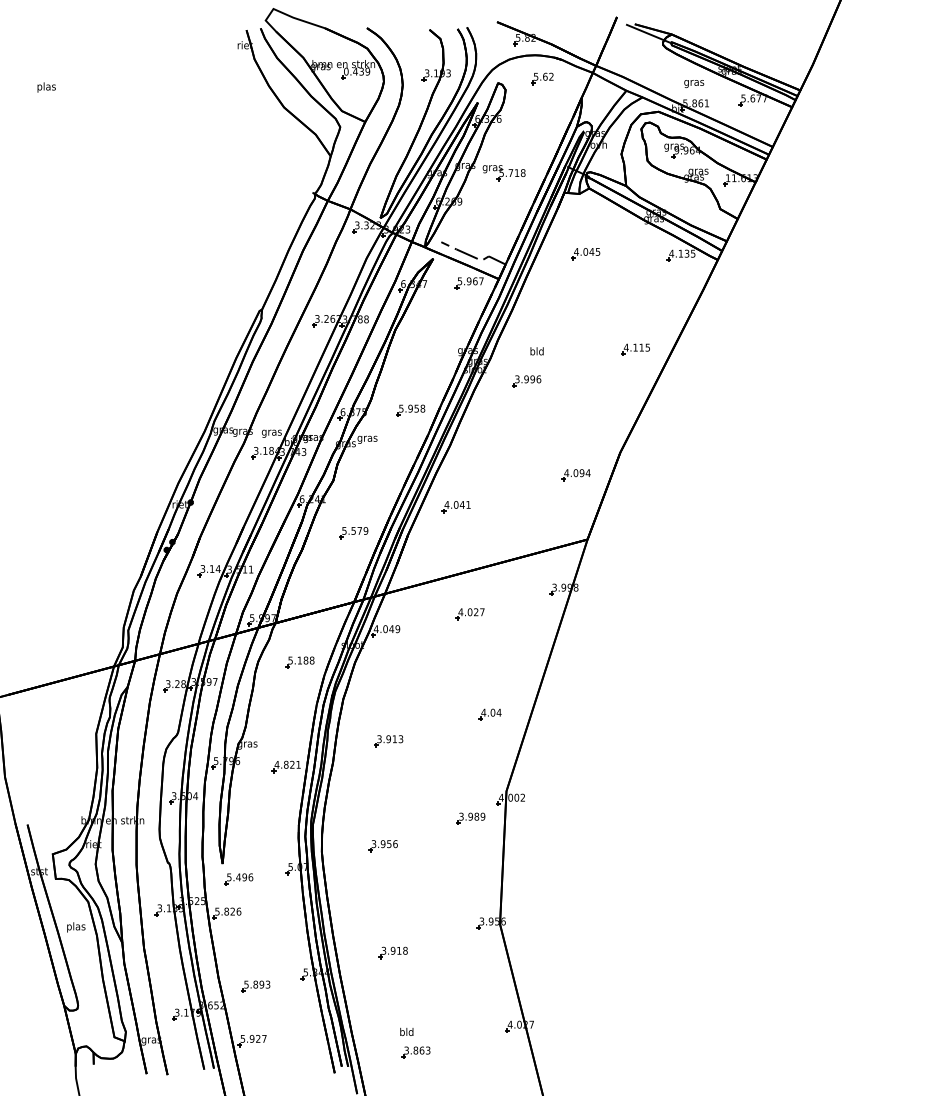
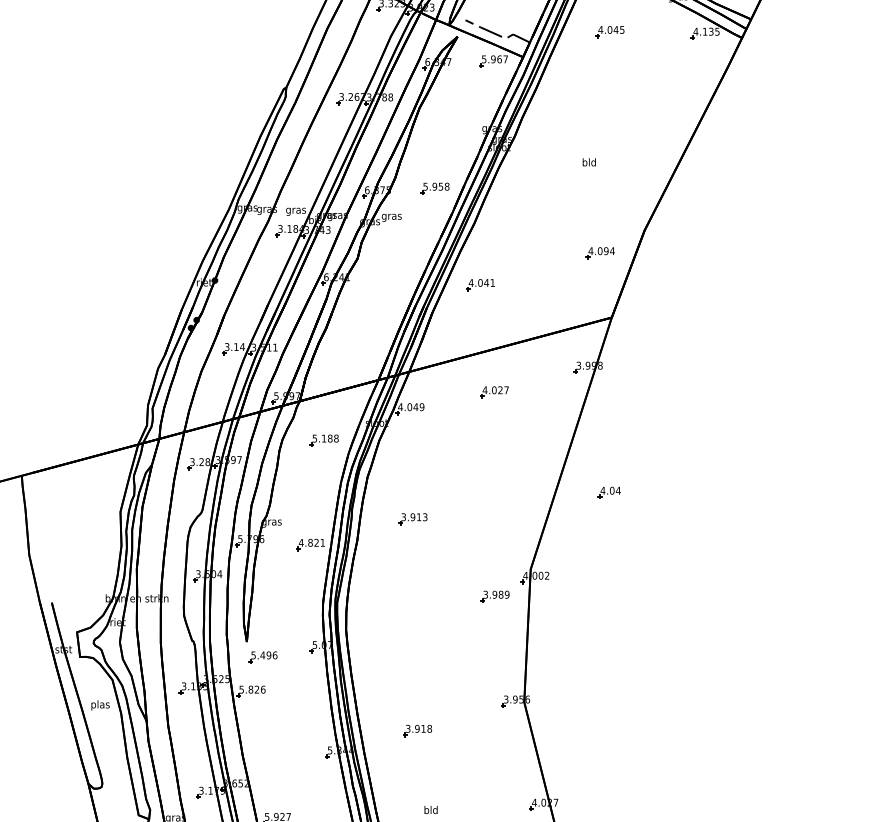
part: (635, 349) -> (659, 127), removed
text: (536, 351) -> (588, 162), moved
part: (526, 381) -> (550, 159), removed
part: (353, 533) -> (377, 311), removed
part: (489, 714) -> (608, 492), moved
part: (382, 846) -> (406, 624), removed
part: (255, 986) -> (279, 764), removed

